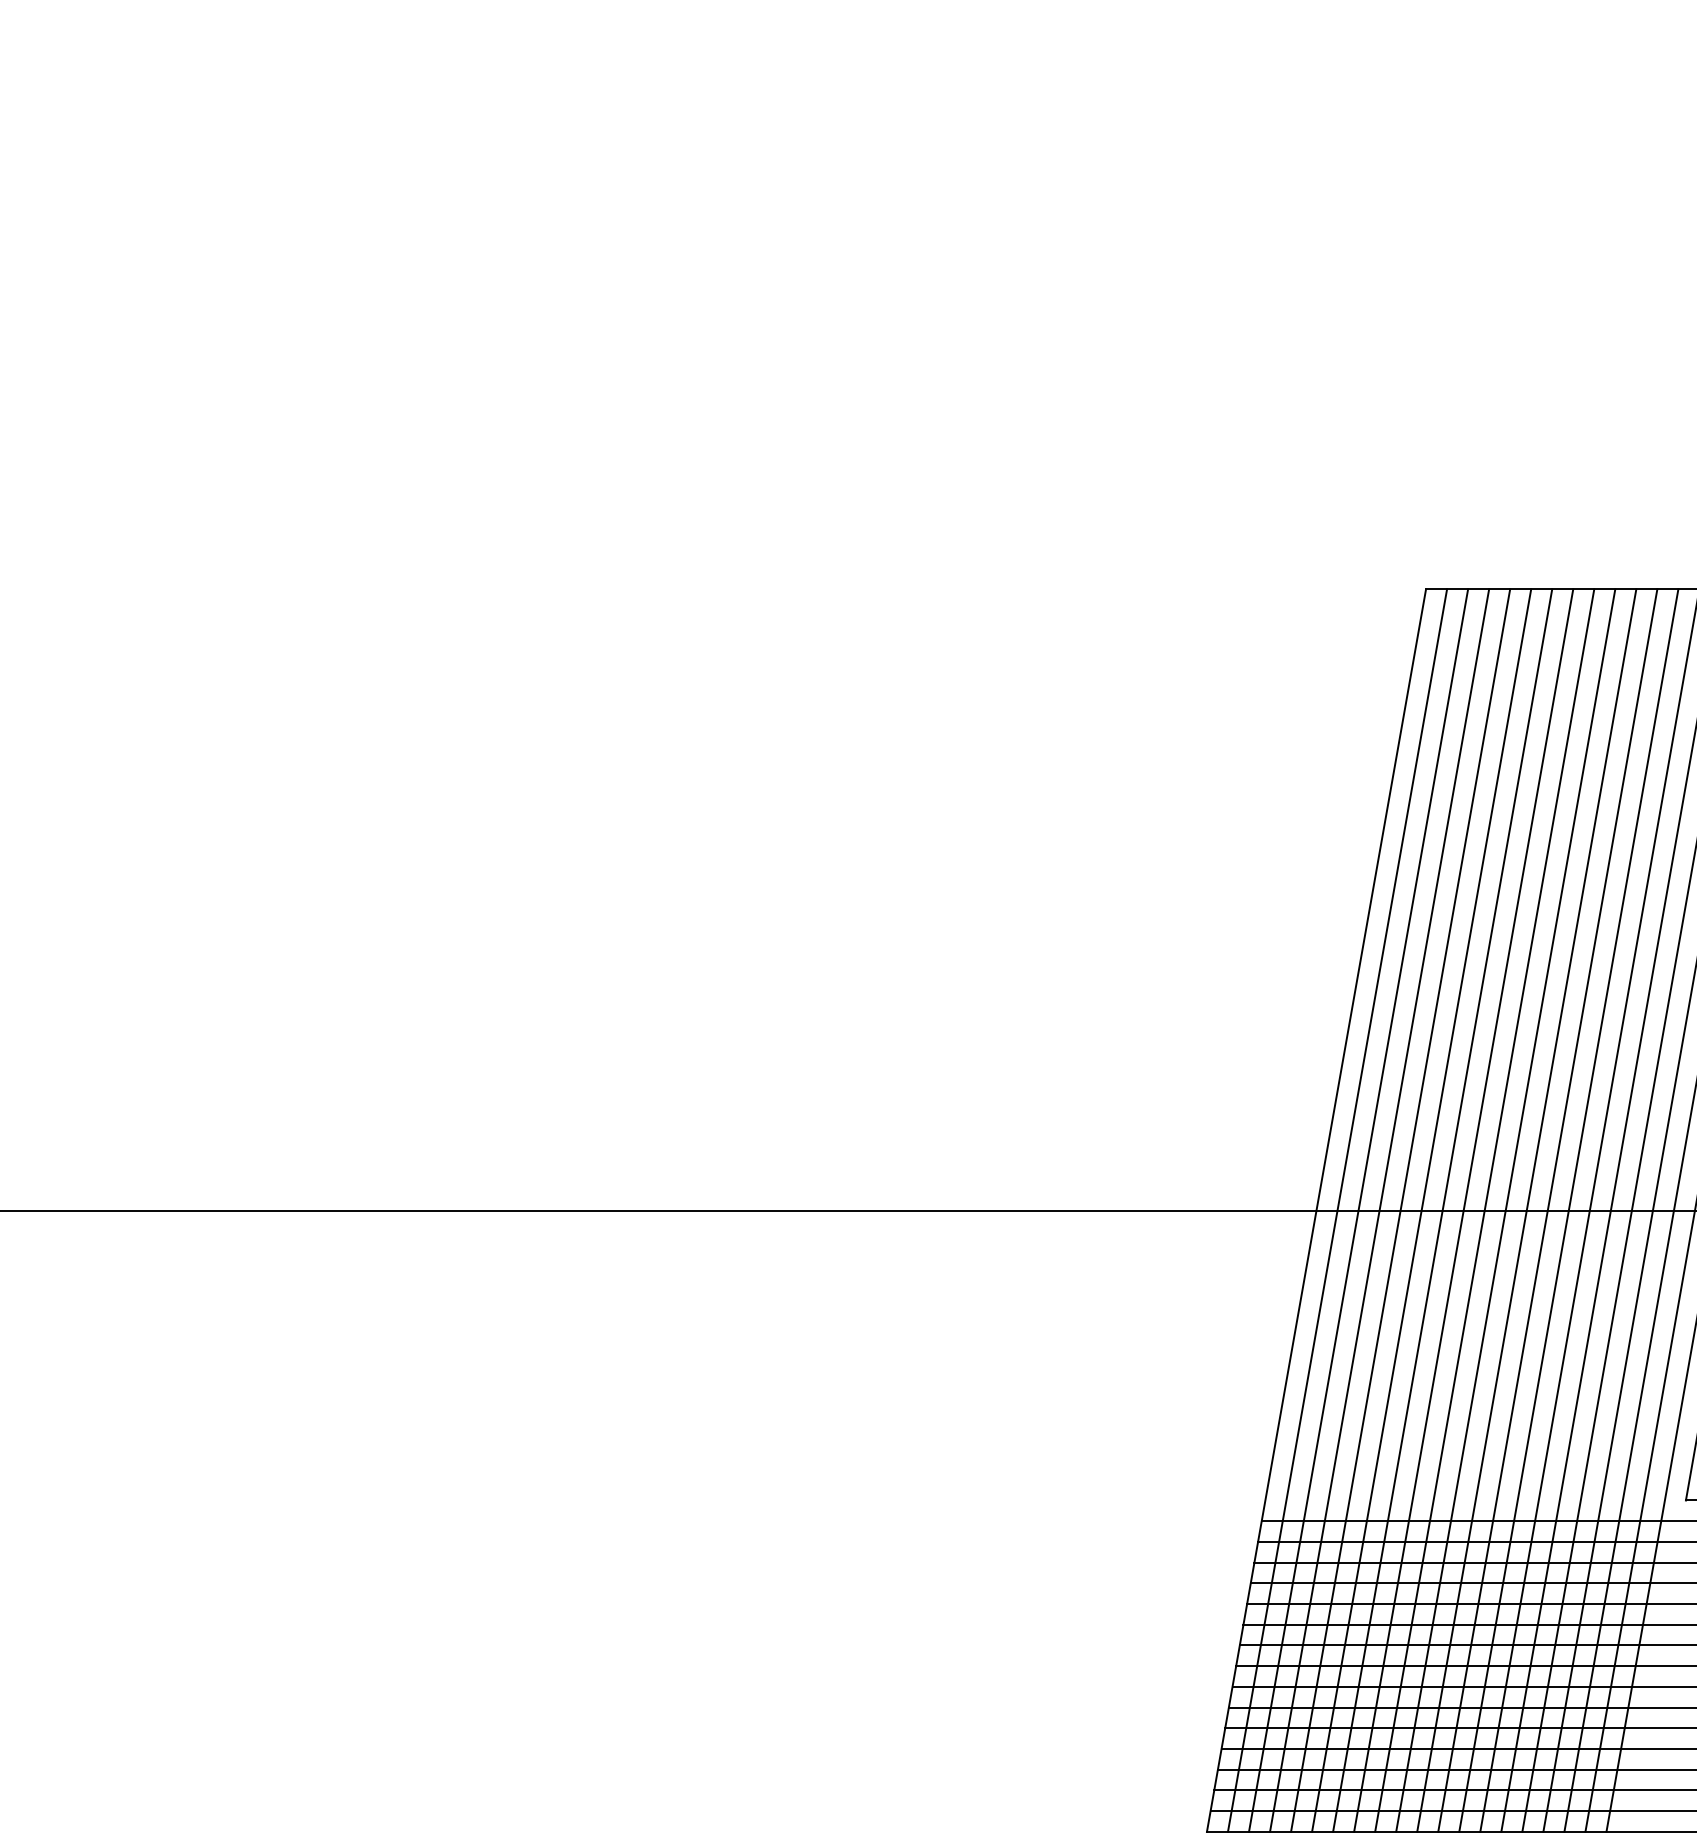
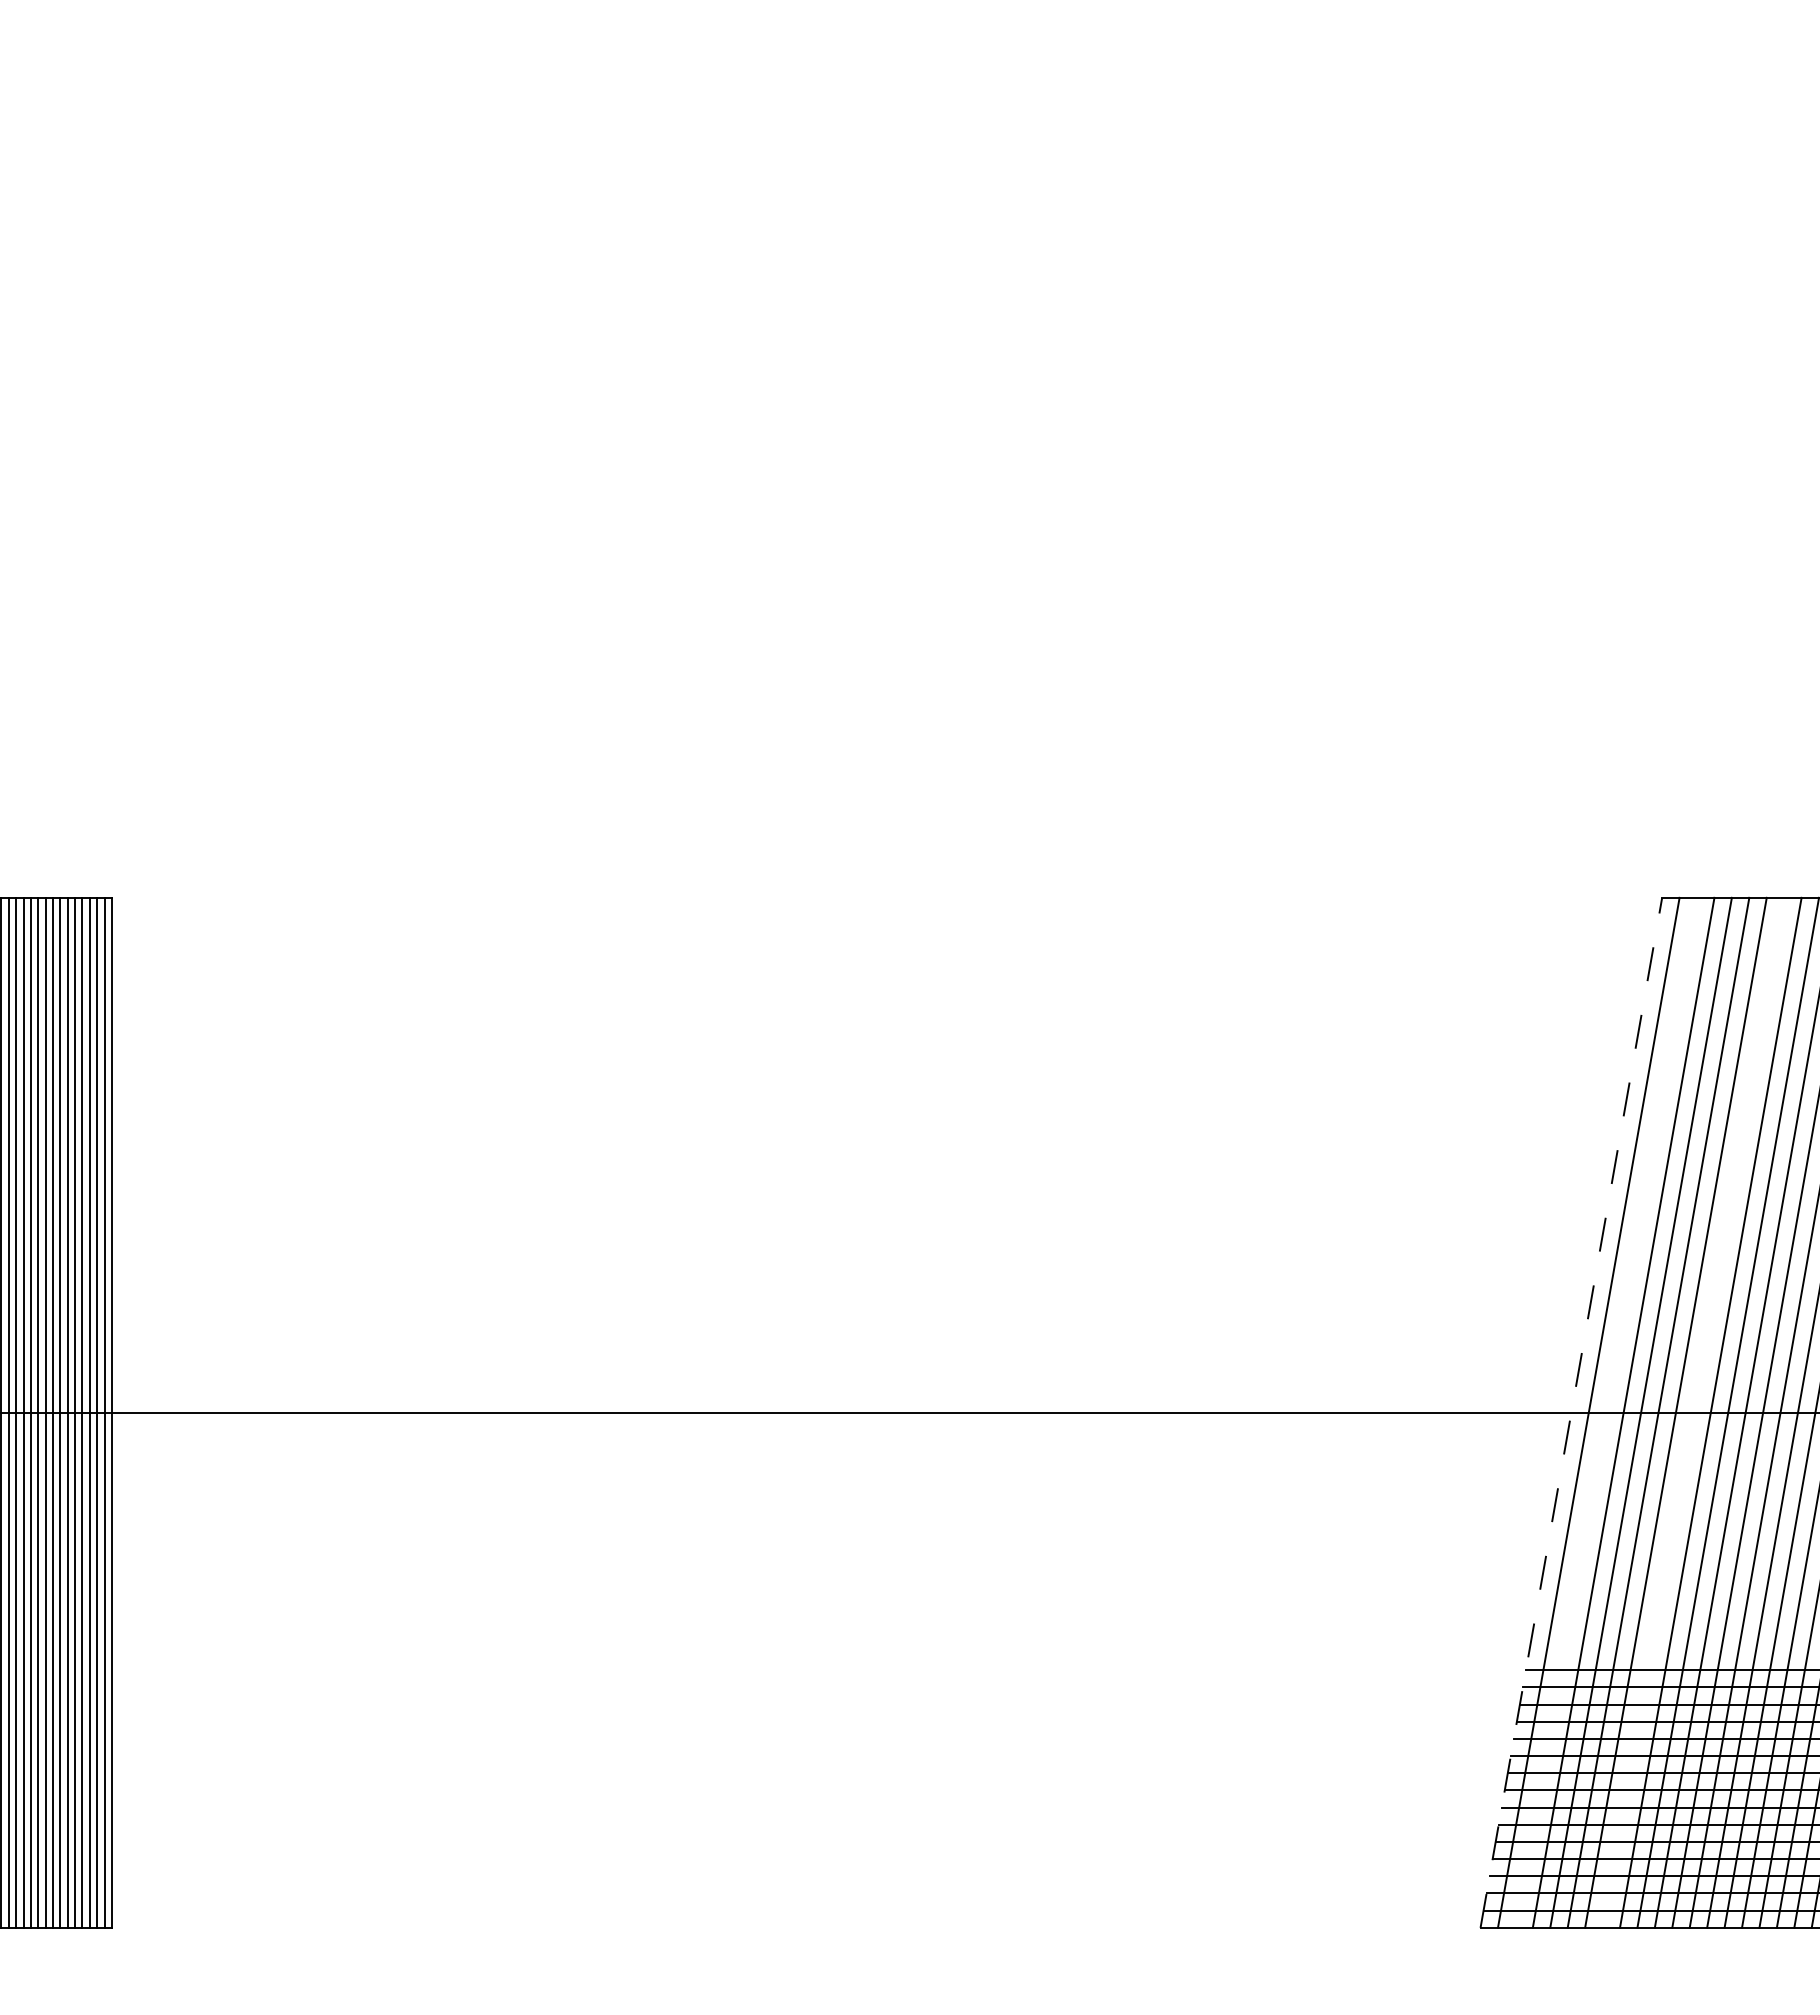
line: (1316, 1210) -> (1571, 1412), solid -> dashed
line: (1358, 1210) -> (1606, 1412), removed
line: (1463, 1210) -> (1693, 1412), removed

